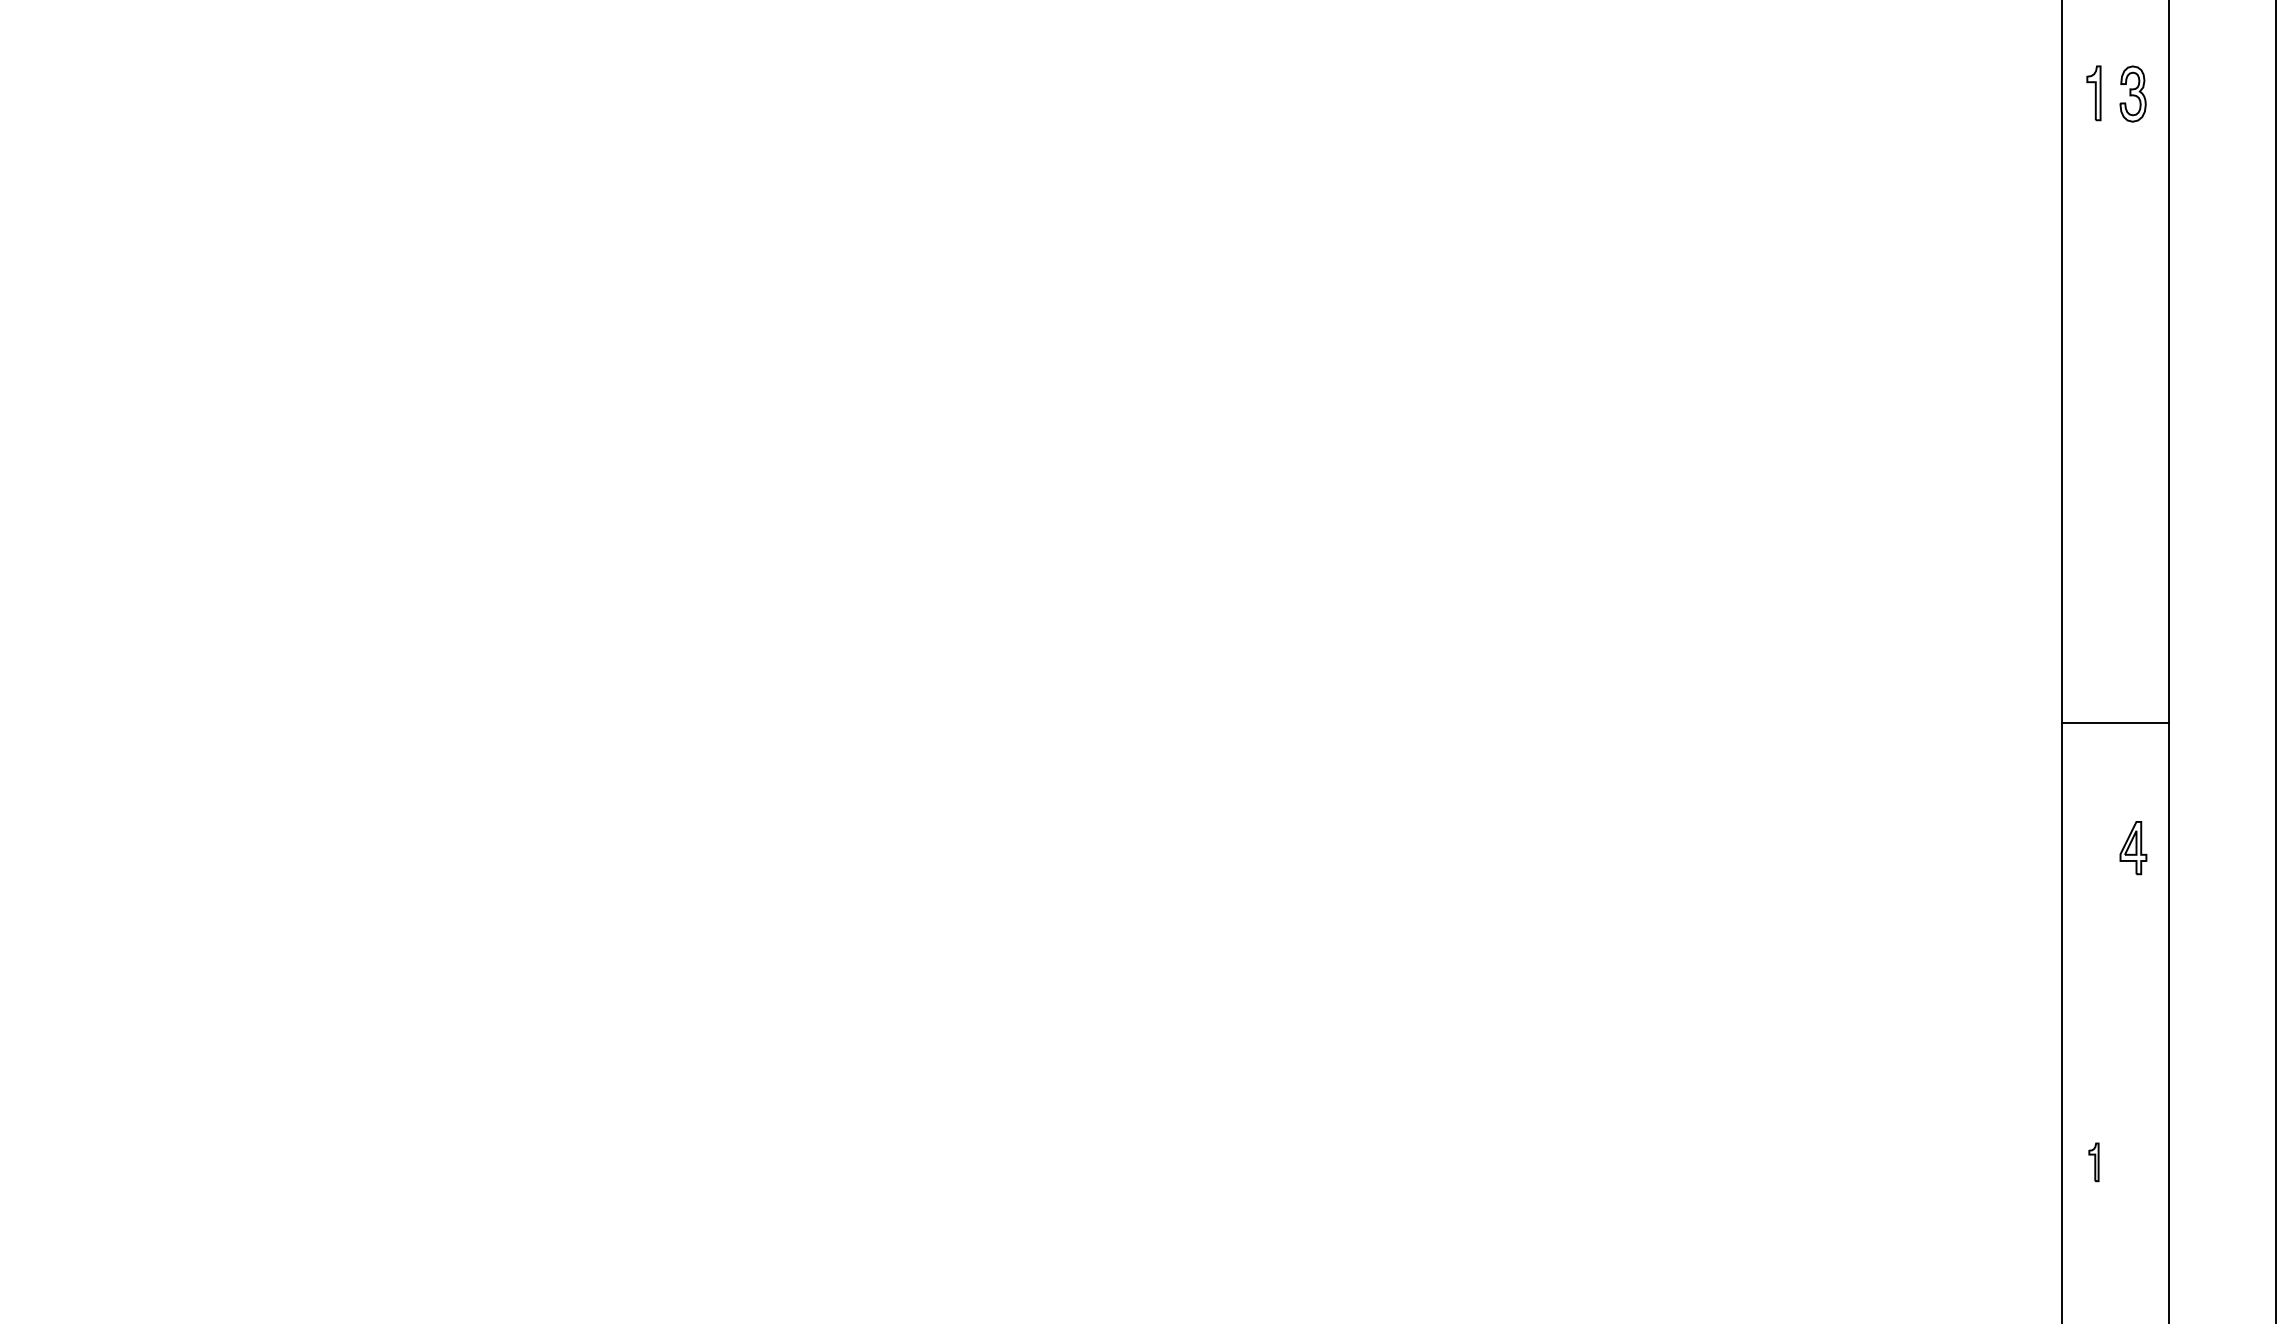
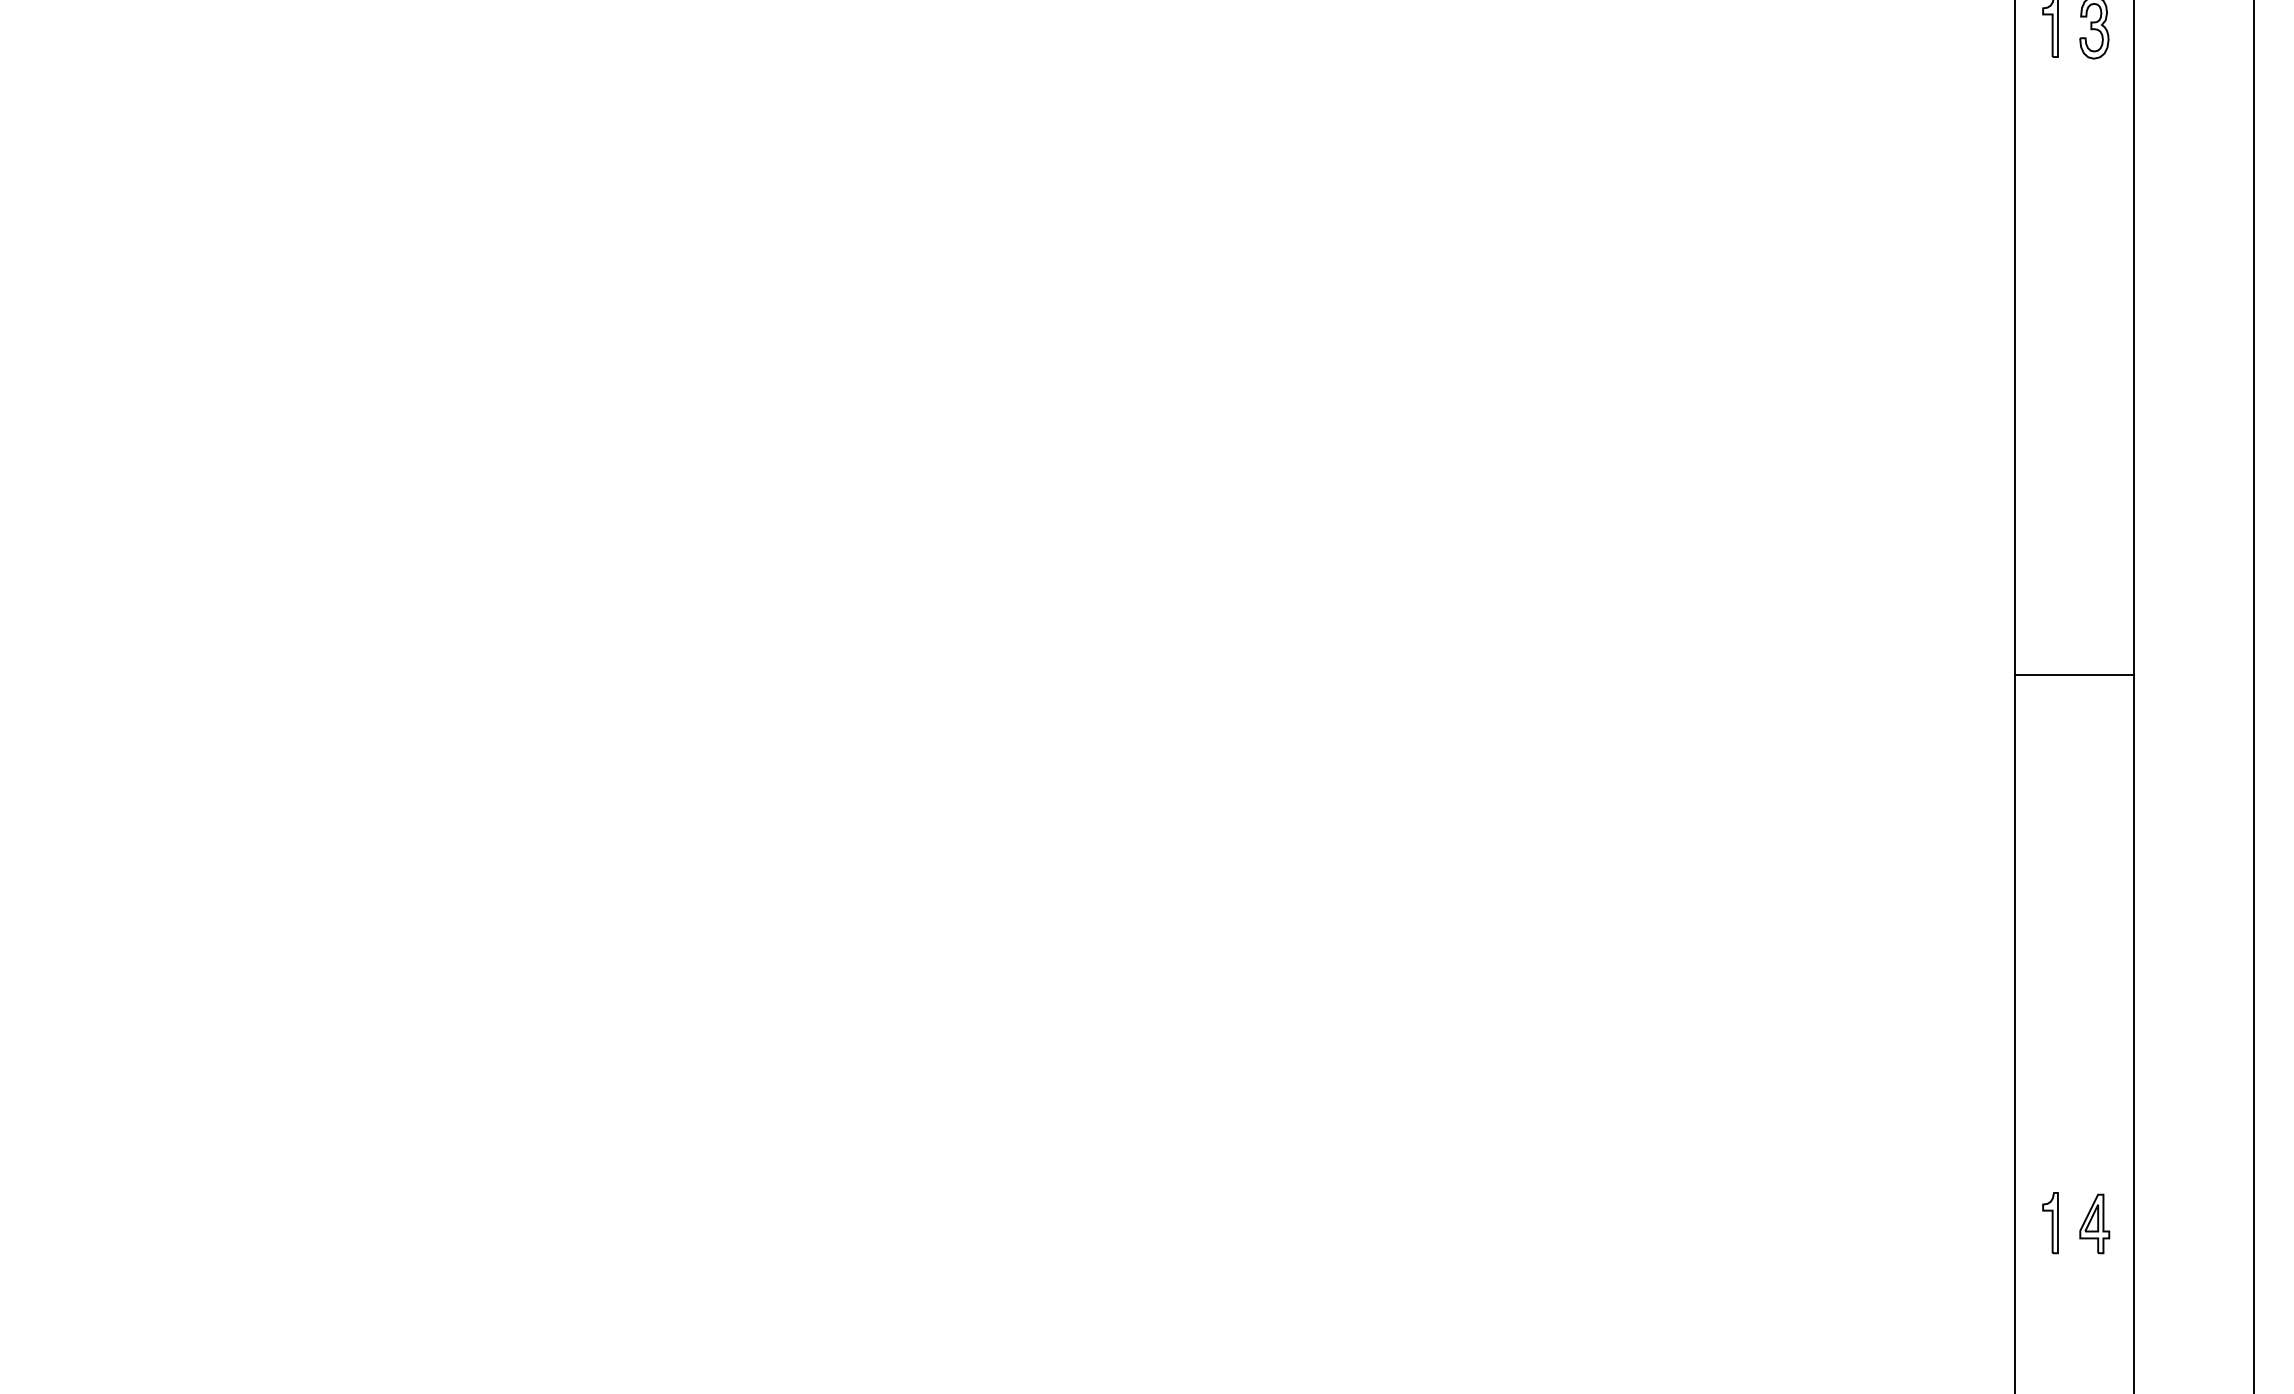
line: (2114, 722) -> (2073, 675), moved
part: (2133, 848) -> (2094, 1224), moved
part: (2093, 1162) -> (2050, 1223), size x1.43

